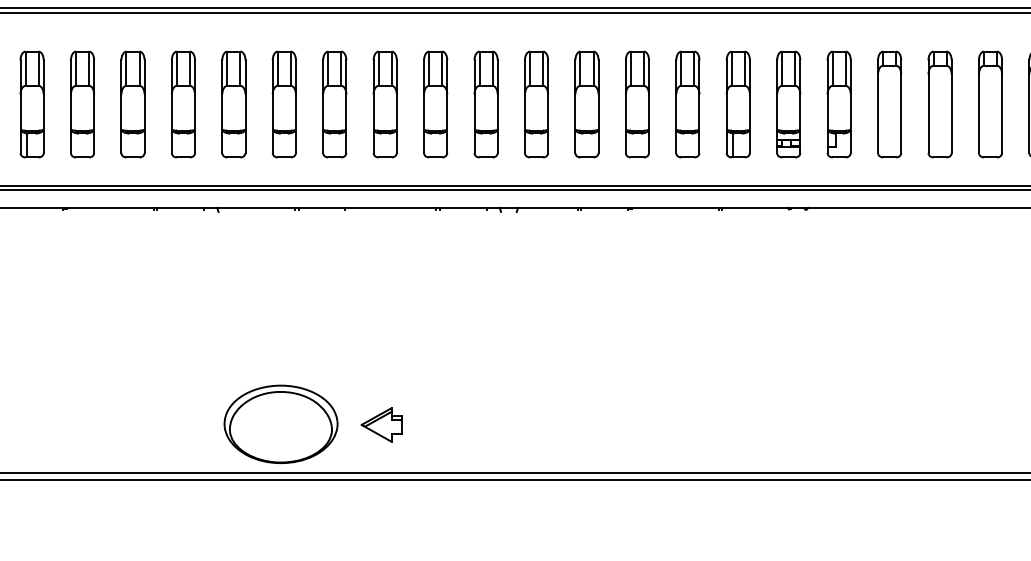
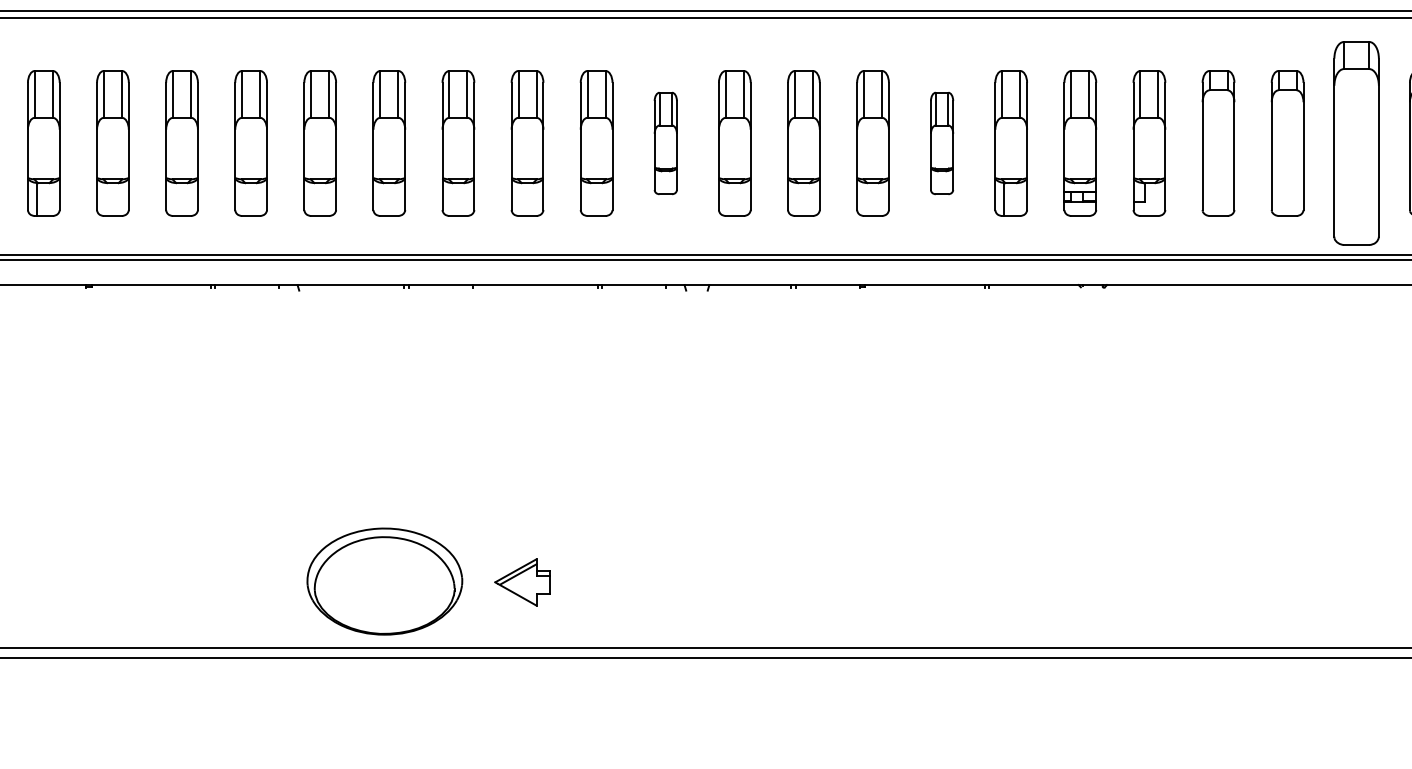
part: (485, 104) -> (665, 143), size x0.7
part: (687, 104) -> (941, 143), size x0.7
part: (990, 104) -> (1356, 143), size x1.4

